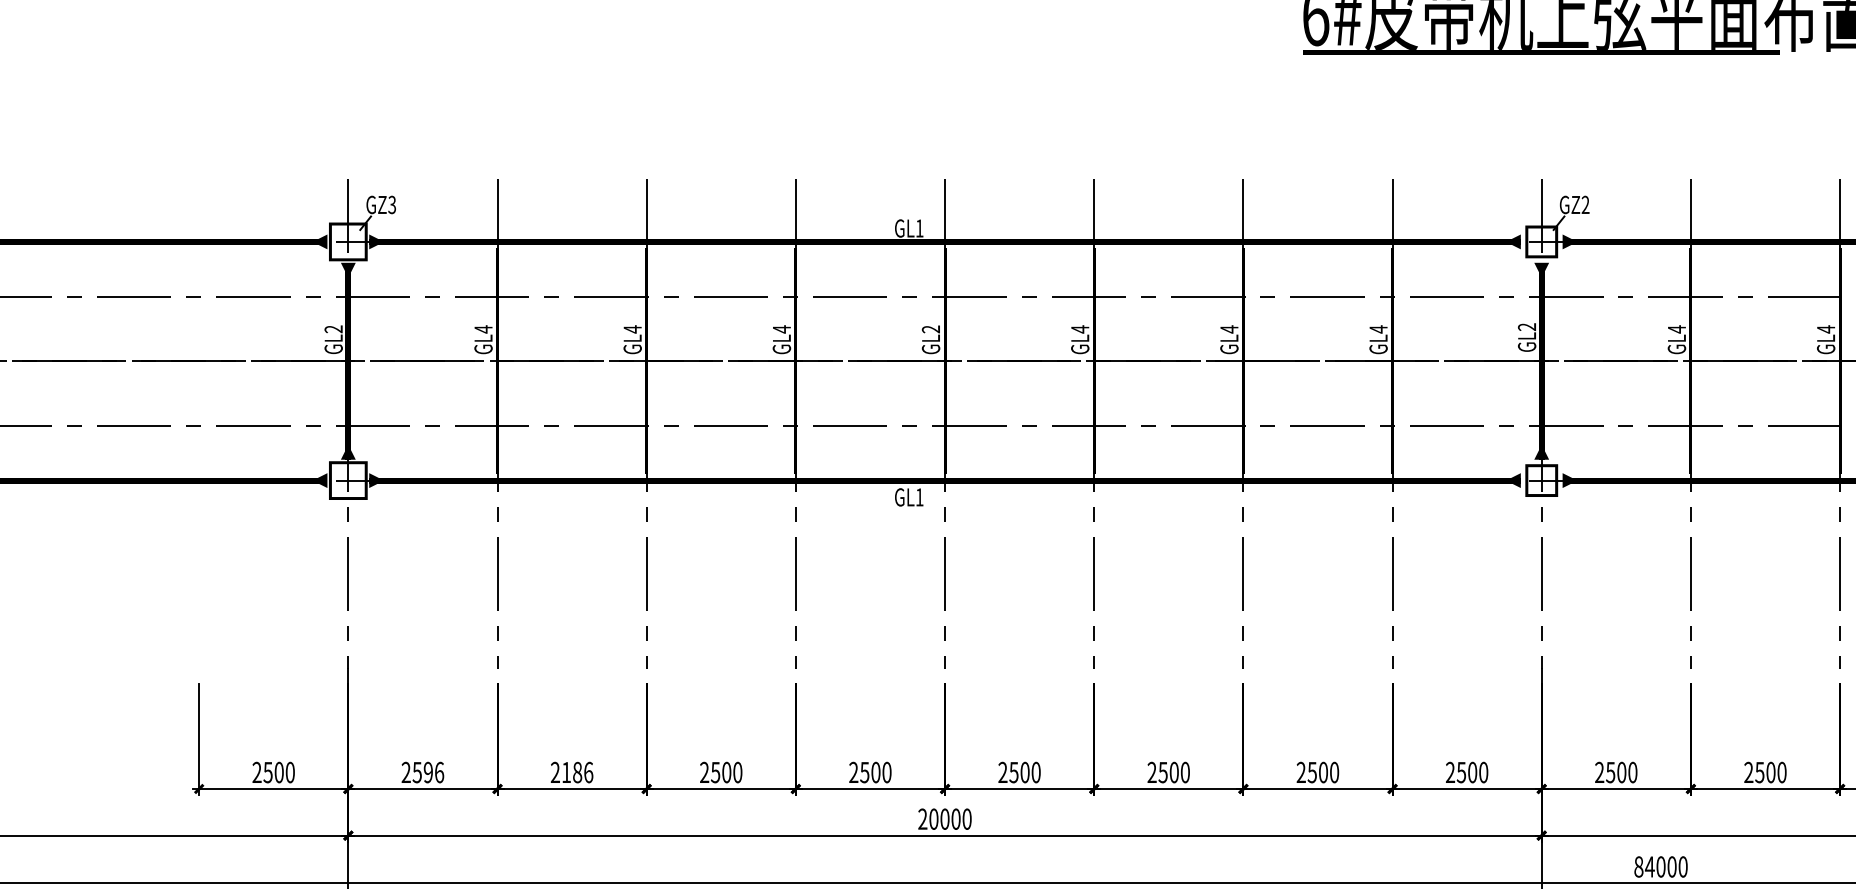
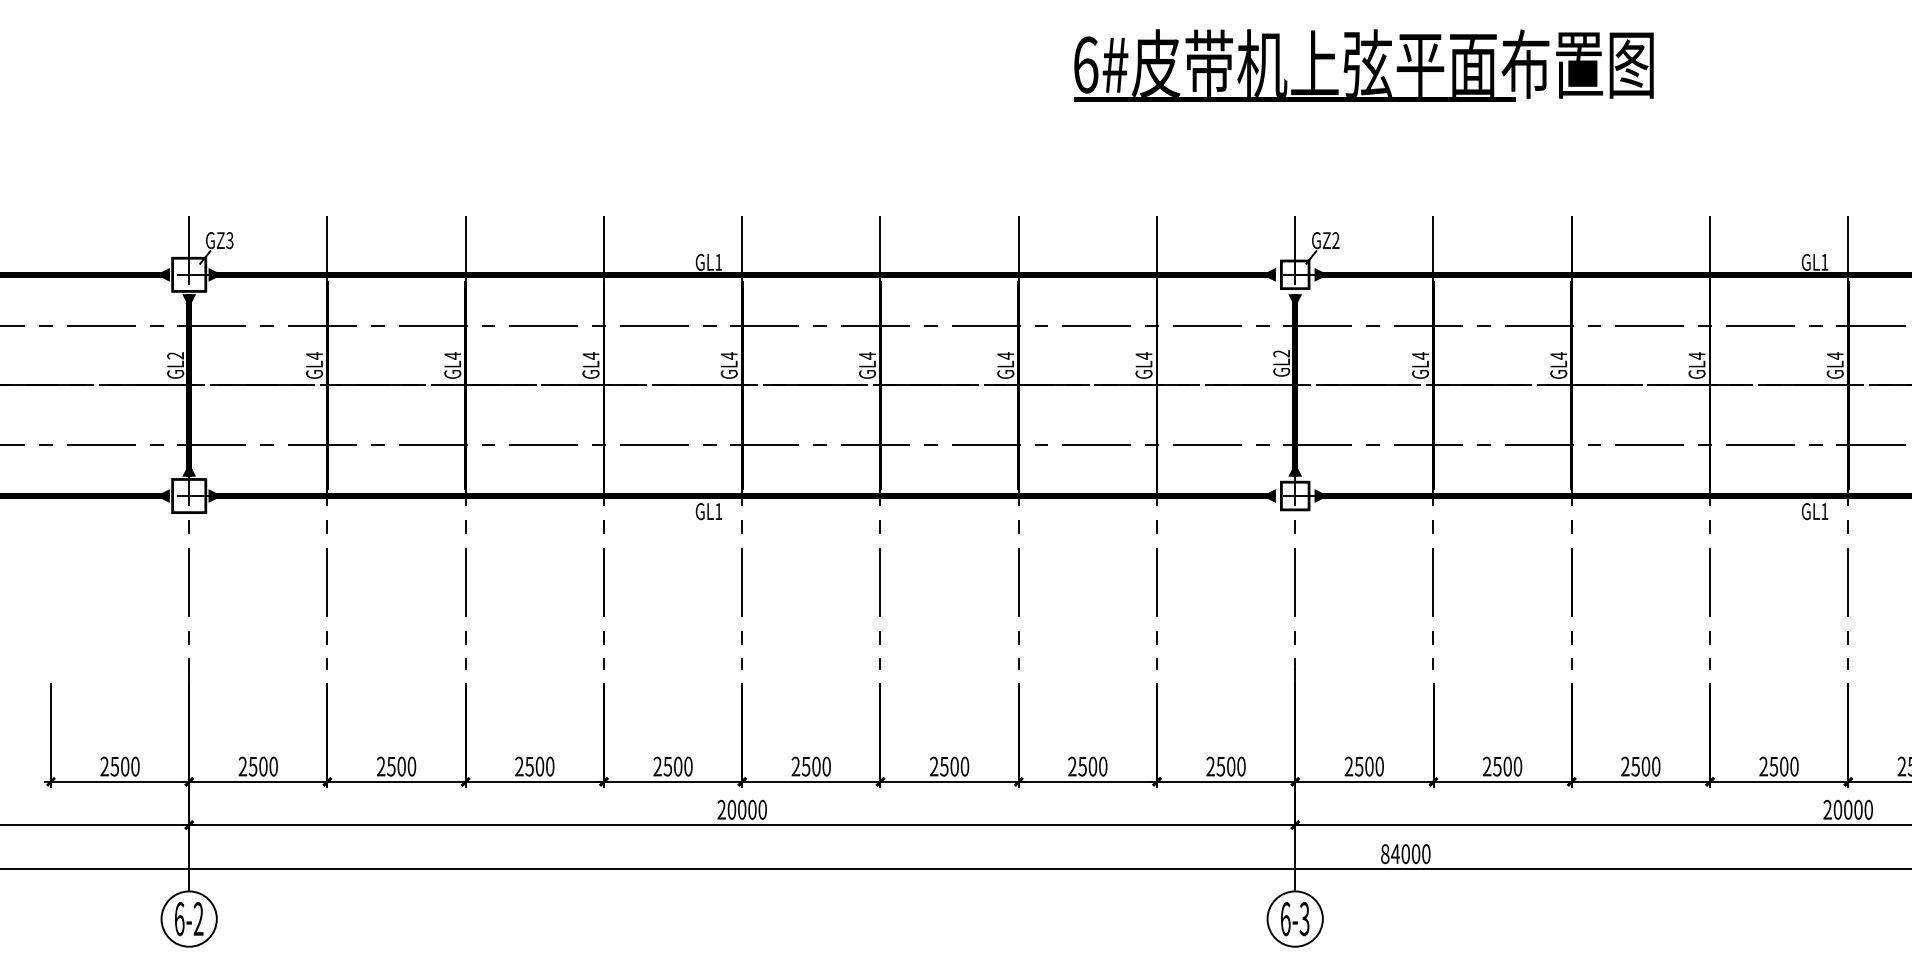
text: (930, 328) -> (728, 355), GL2 -> GL4
text: (433, 772) -> (268, 766), 2596 -> 2500
text: (577, 772) -> (401, 766), 2186 -> 2500

